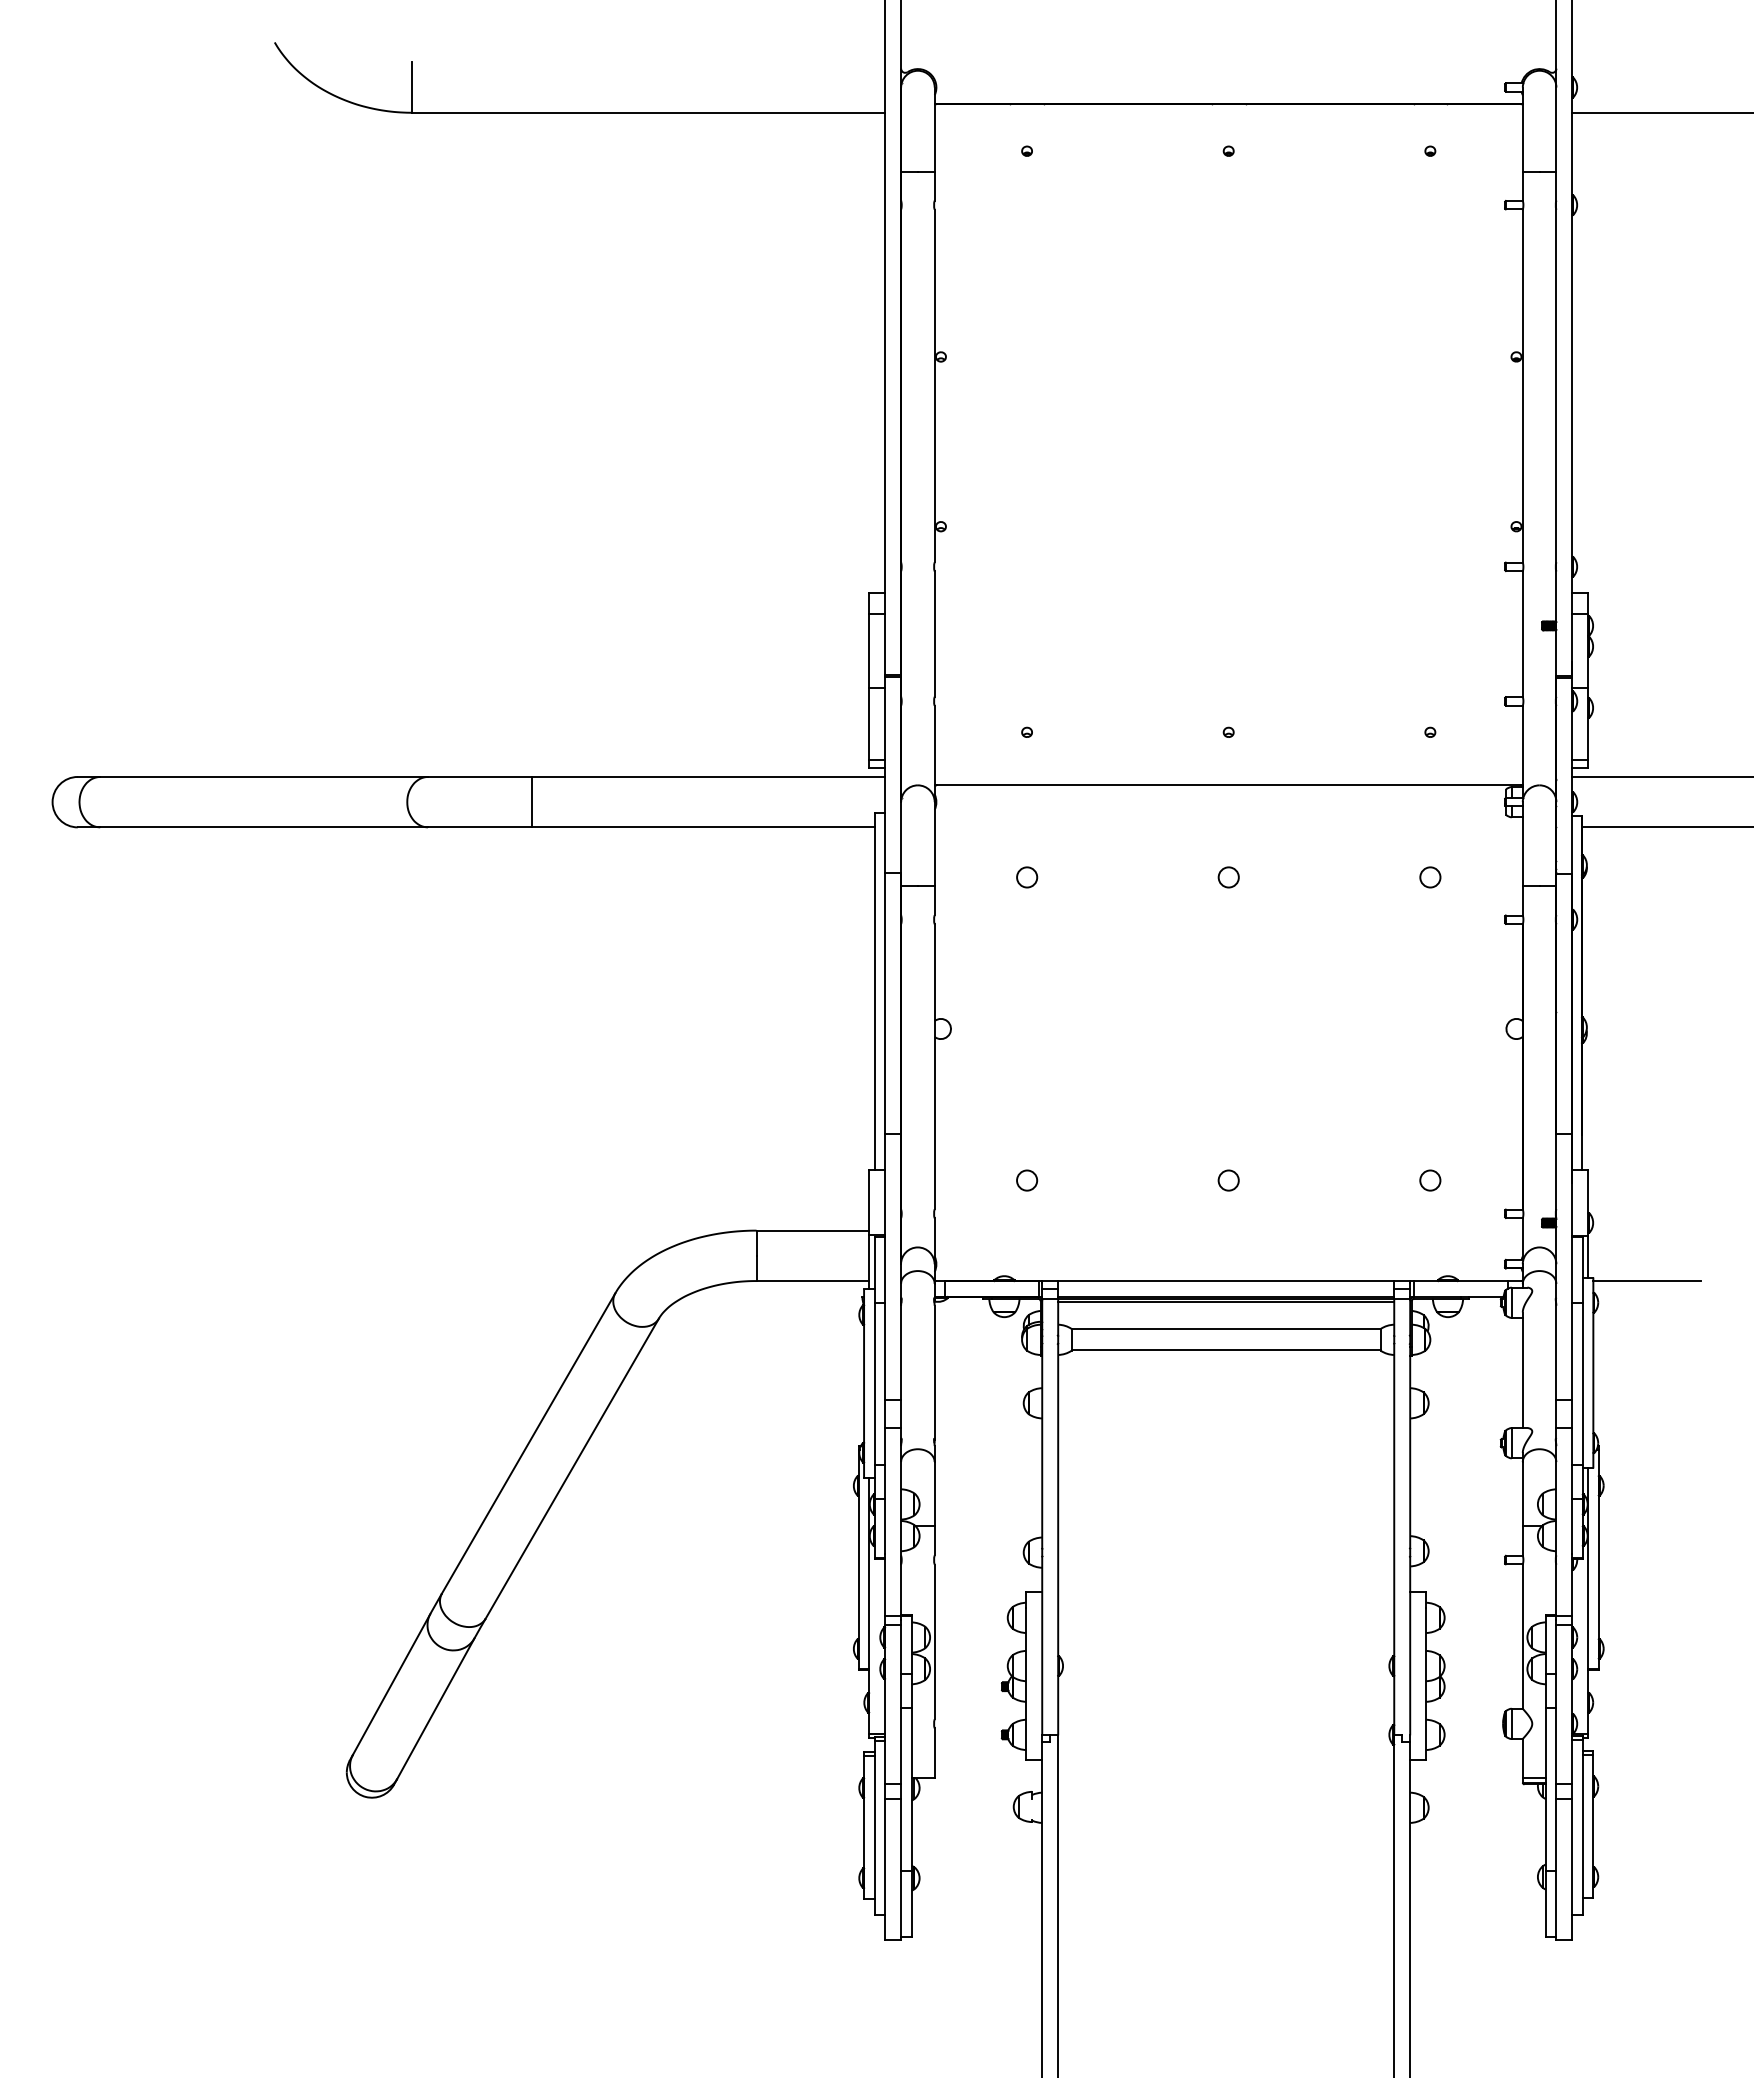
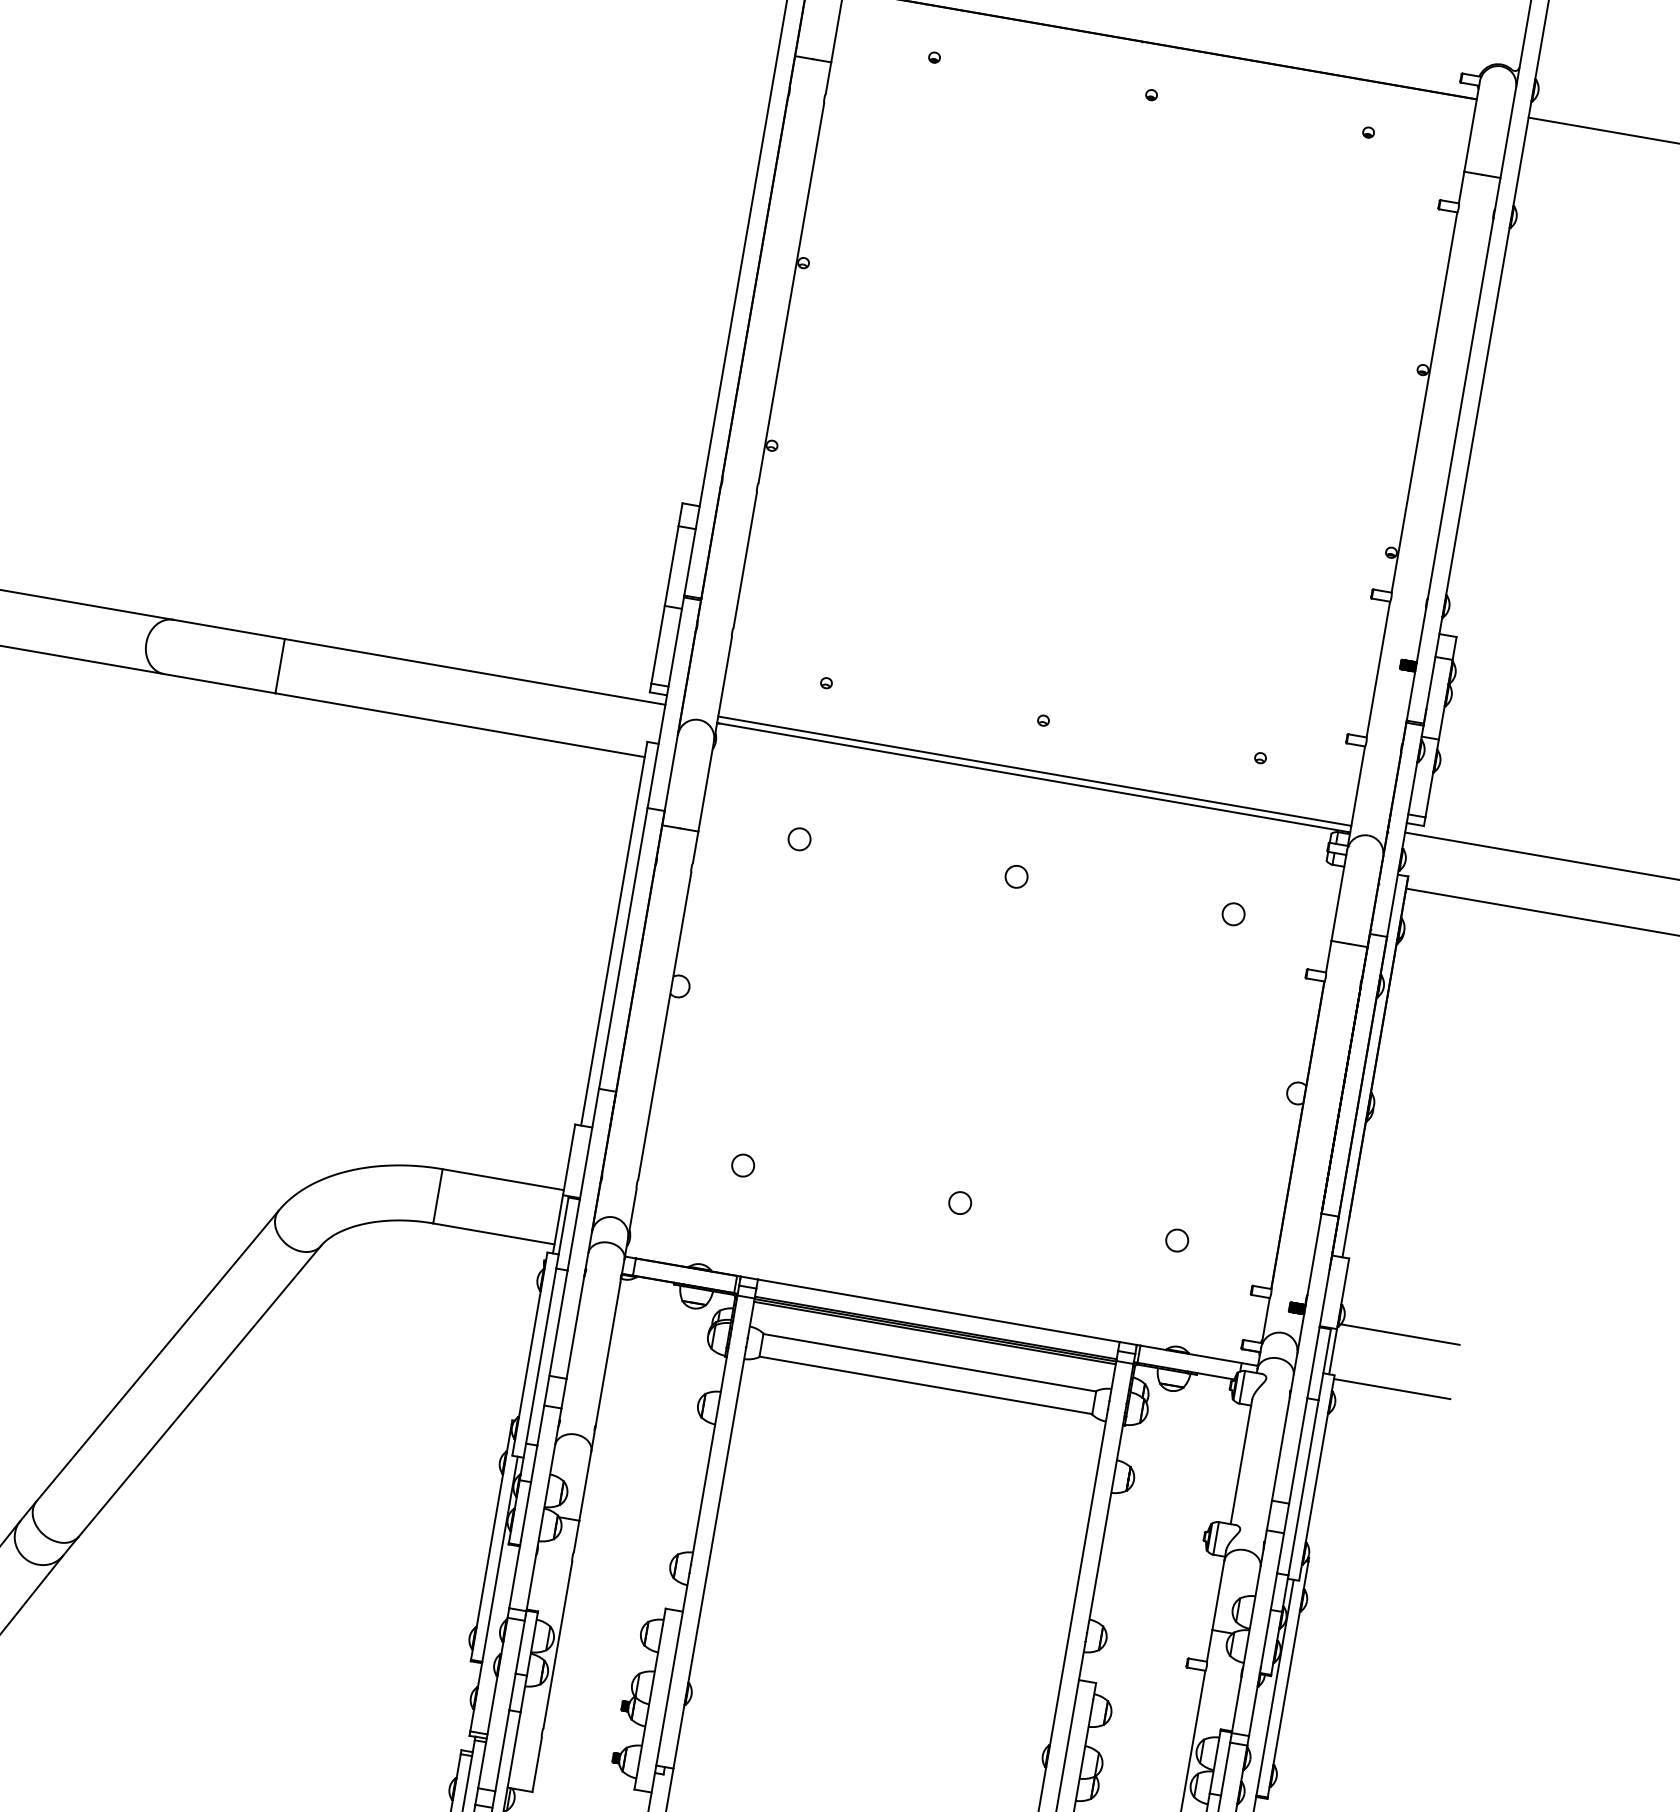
line: (1228, 779) -> (1034, 771), added
line: (1646, 1230) -> (1400, 1334), added

